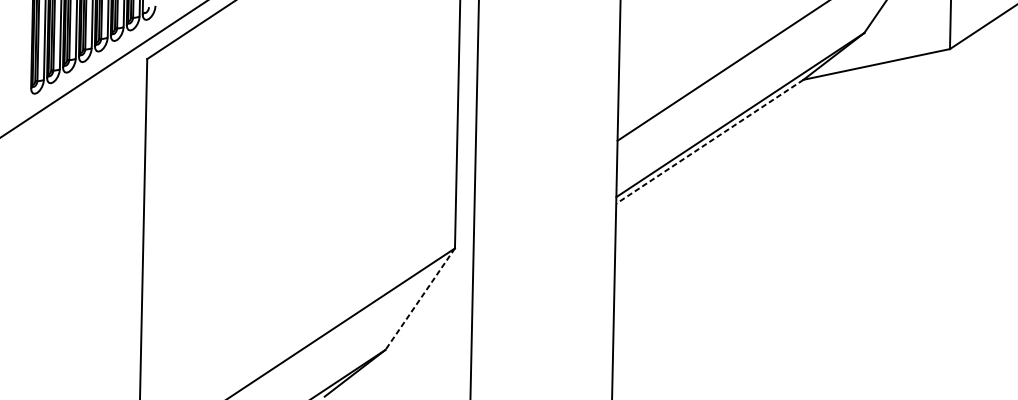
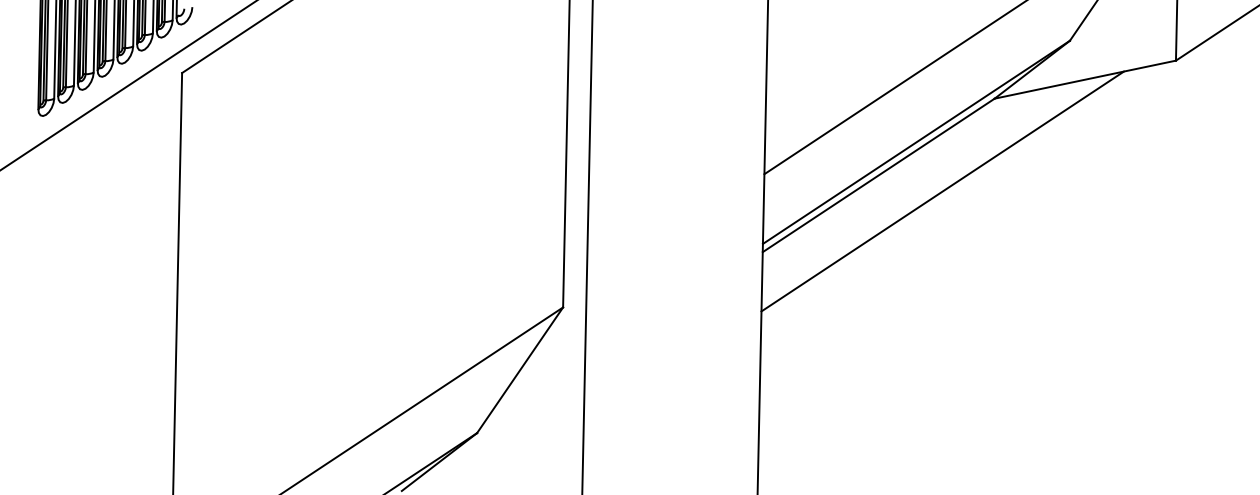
line: (709, 141) -> (878, 175), dashed -> solid
line: (761, 154) -> (942, 191), added
line: (419, 299) -> (519, 370), dashed -> solid

